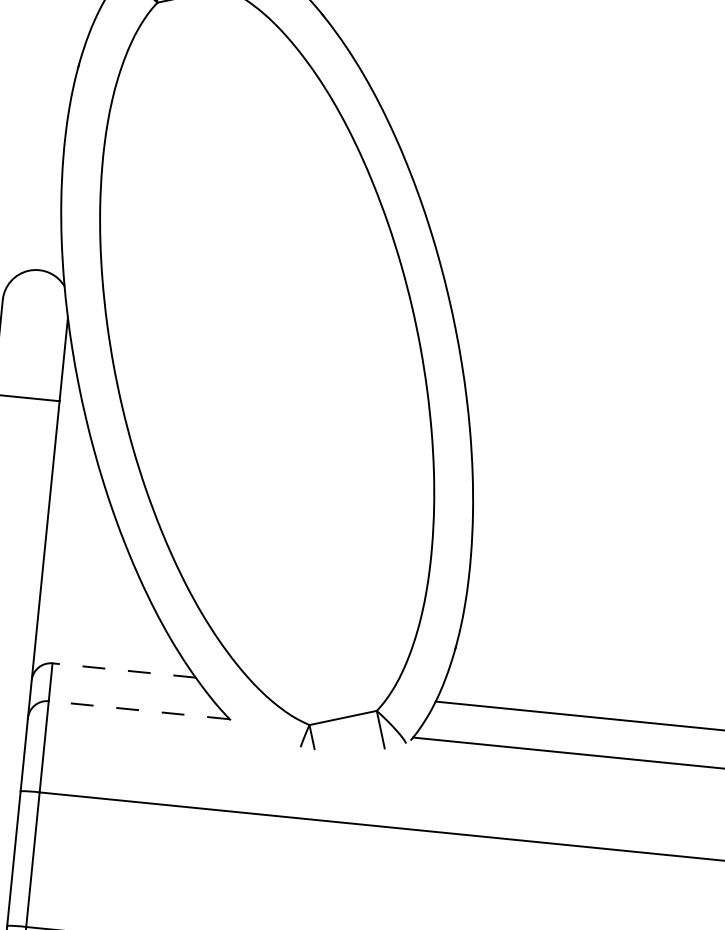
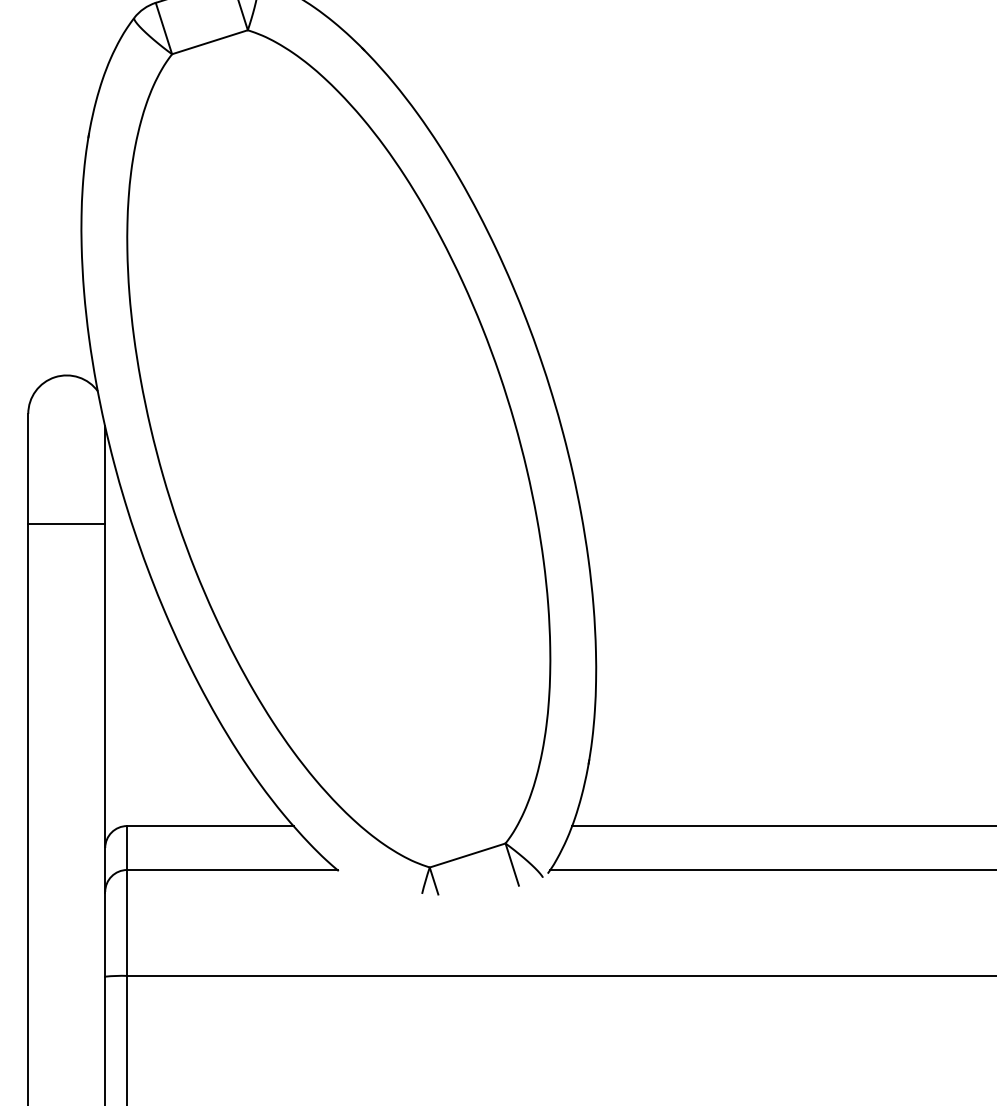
line: (124, 670) -> (210, 826), dashed -> solid
line: (138, 710) -> (231, 870), dashed -> solid

